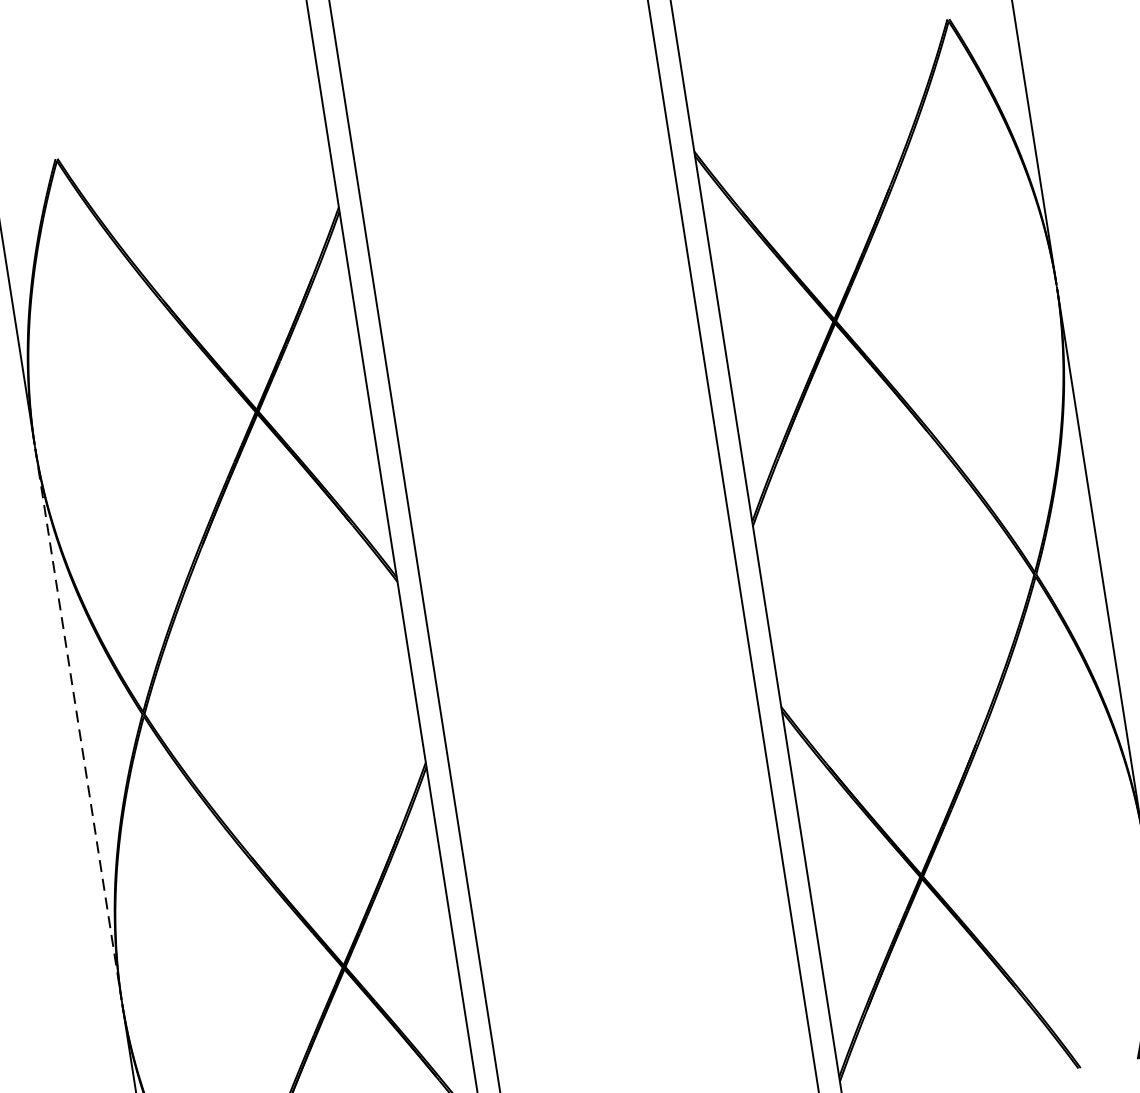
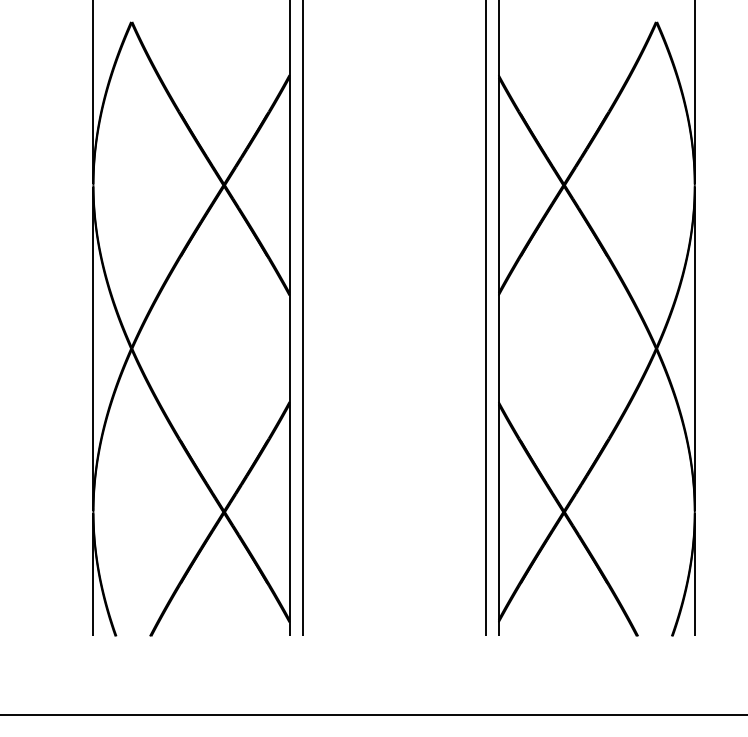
line: (78, 725) -> (93, 349), dashed -> solid

